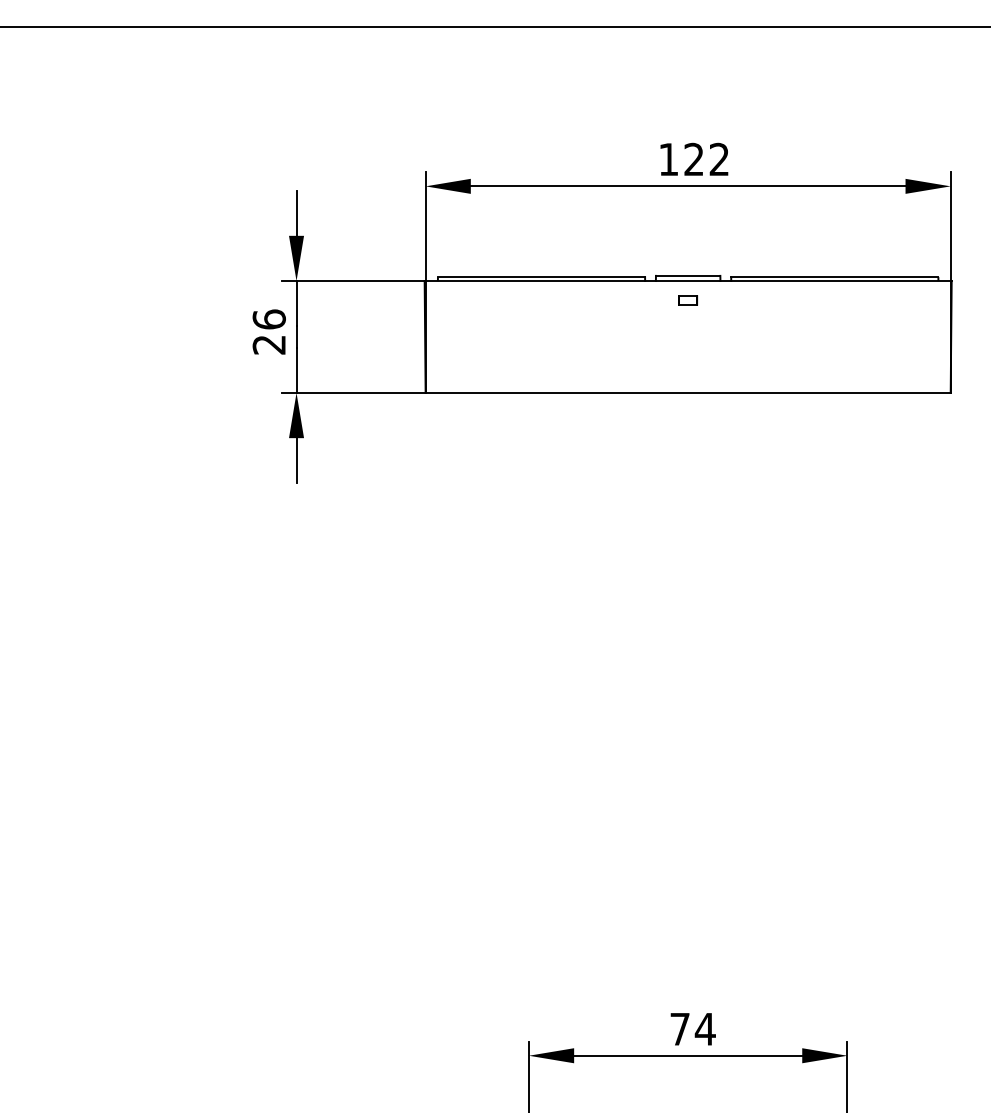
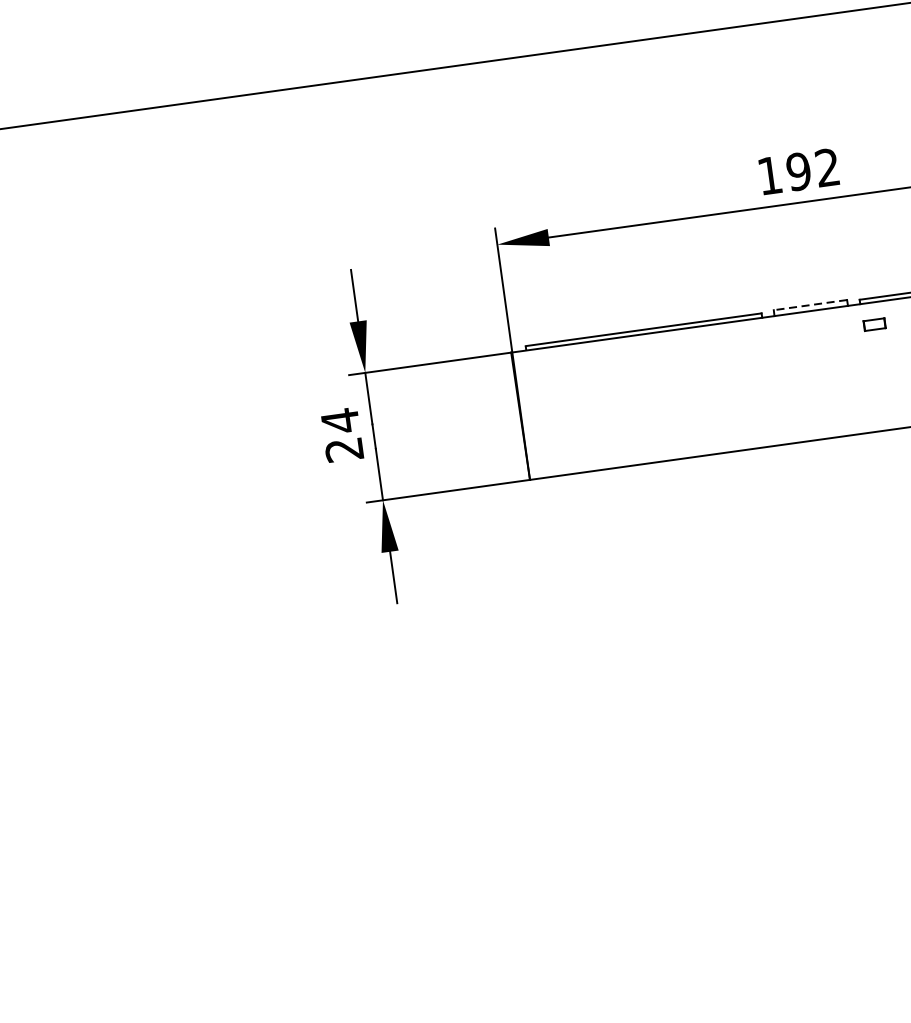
text: (693, 159) -> (798, 171), 122 -> 192
line: (687, 275) -> (809, 304), solid -> dashed
part: (687, 300) -> (873, 324), moved
text: (268, 319) -> (339, 421), 26 -> 24

